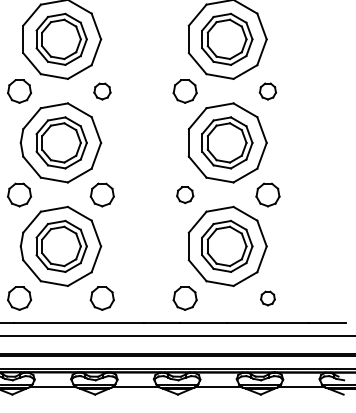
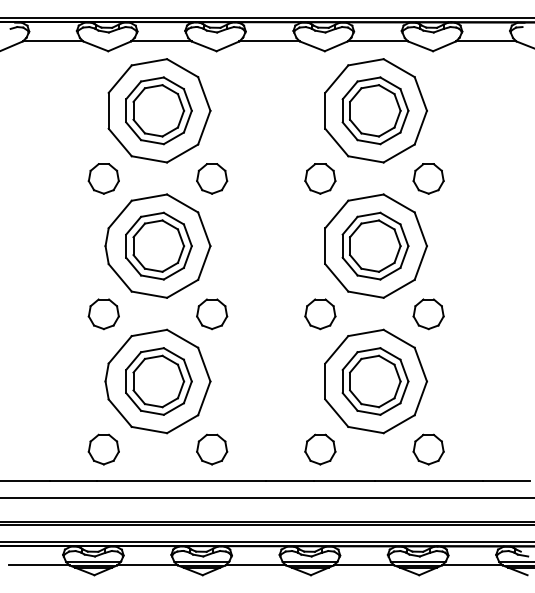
part: (102, 91) -> (212, 178), size x1.43
part: (267, 91) -> (428, 178), size x1.43
part: (185, 195) -> (320, 314), size x1.43
part: (267, 298) -> (428, 449), size x1.67

